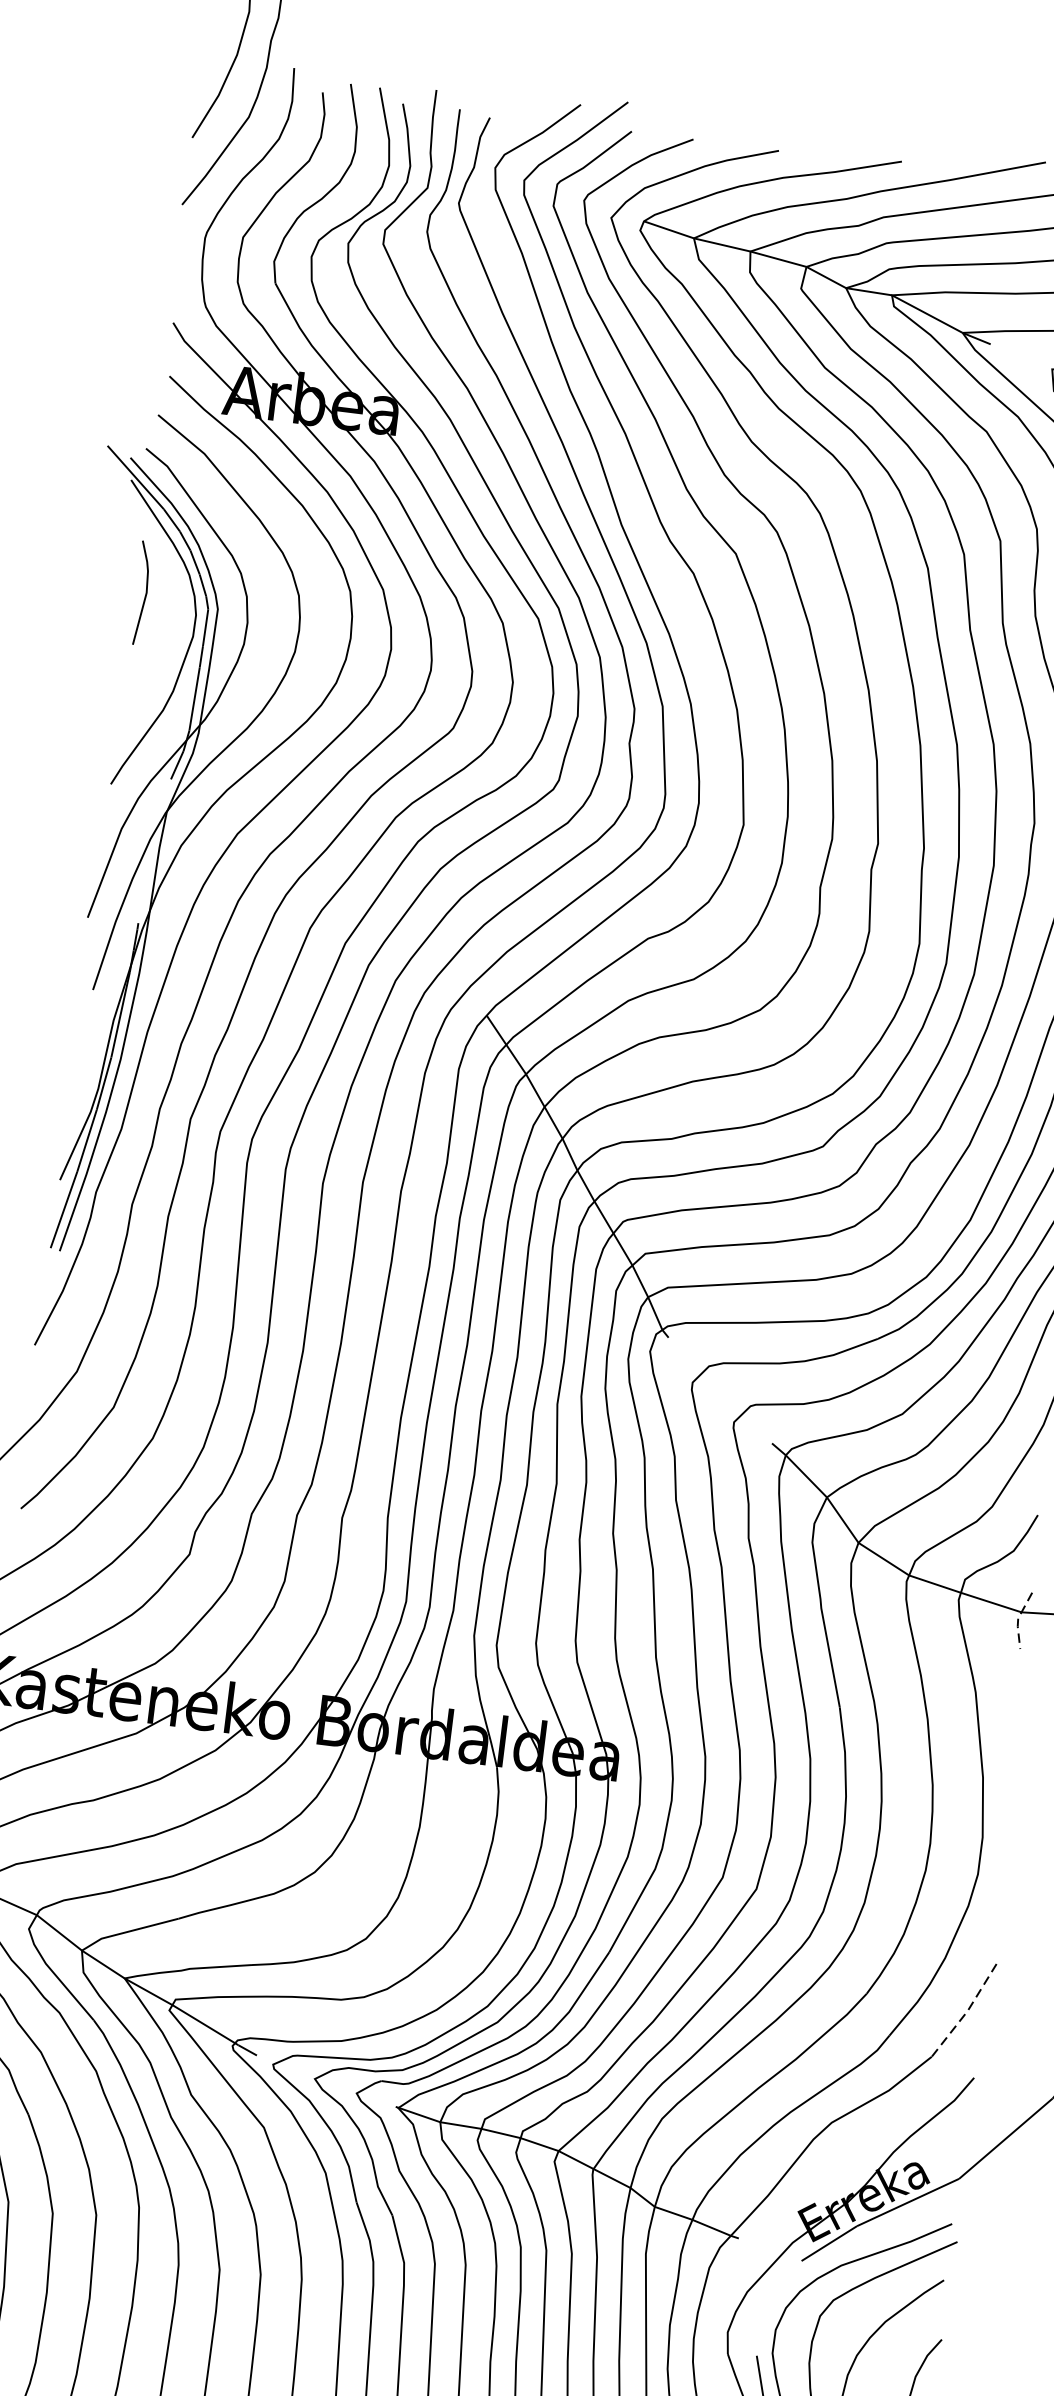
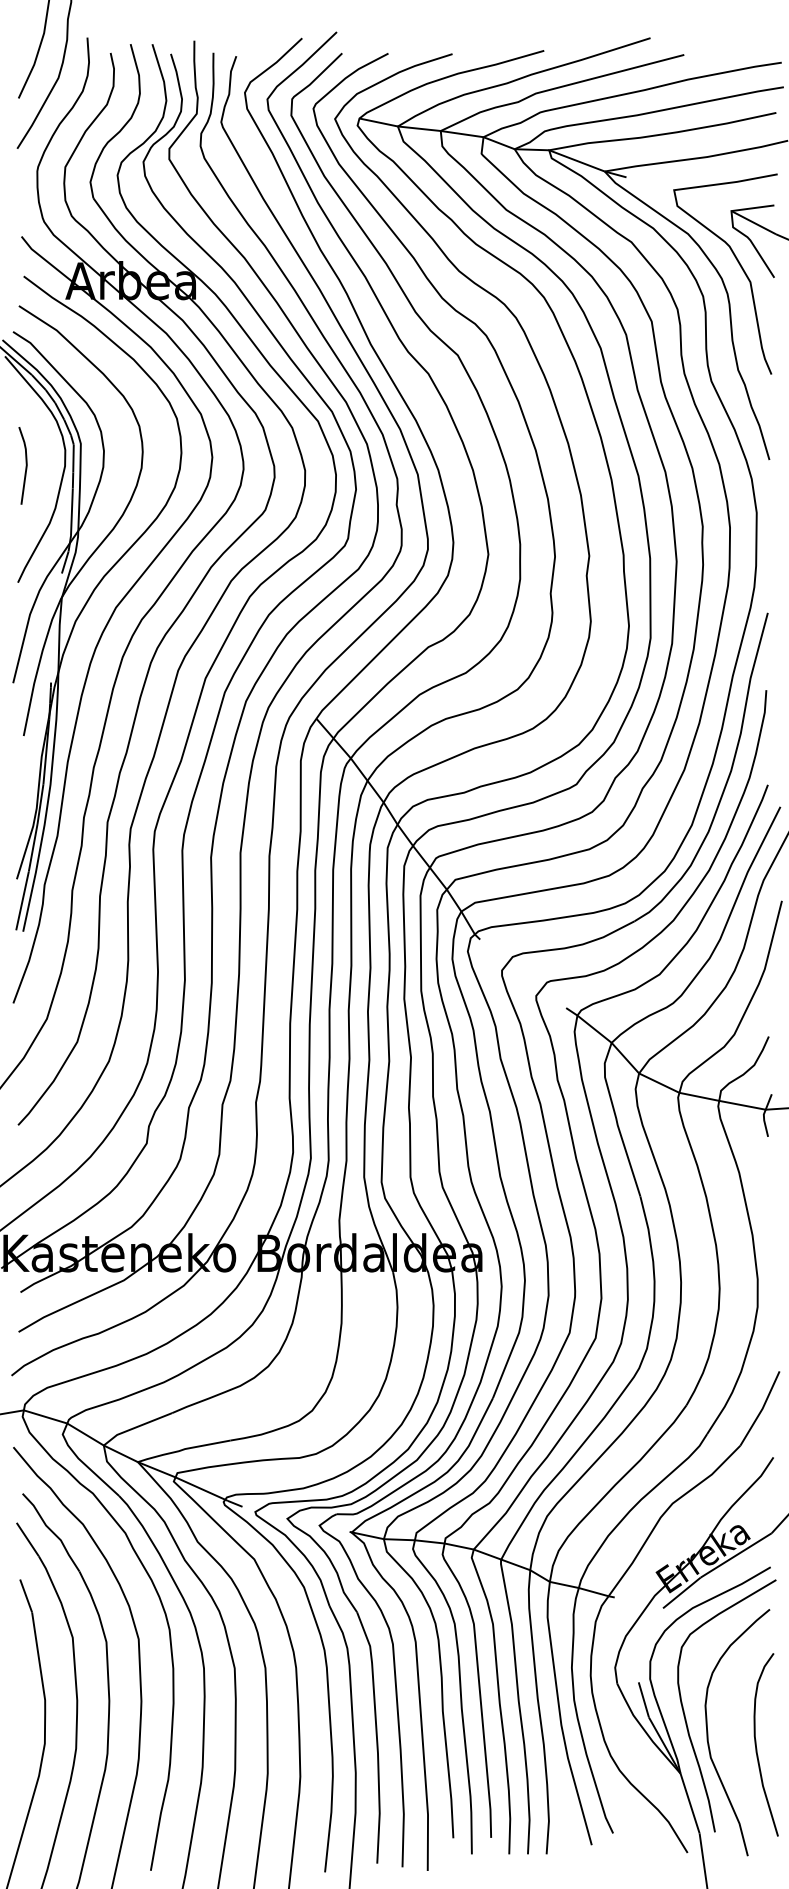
line: (144, 593) -> (25, 465), moved
line: (1017, 1619) -> (763, 1115), dashed -> solid
line: (967, 2012) -> (762, 1409), dashed -> solid

